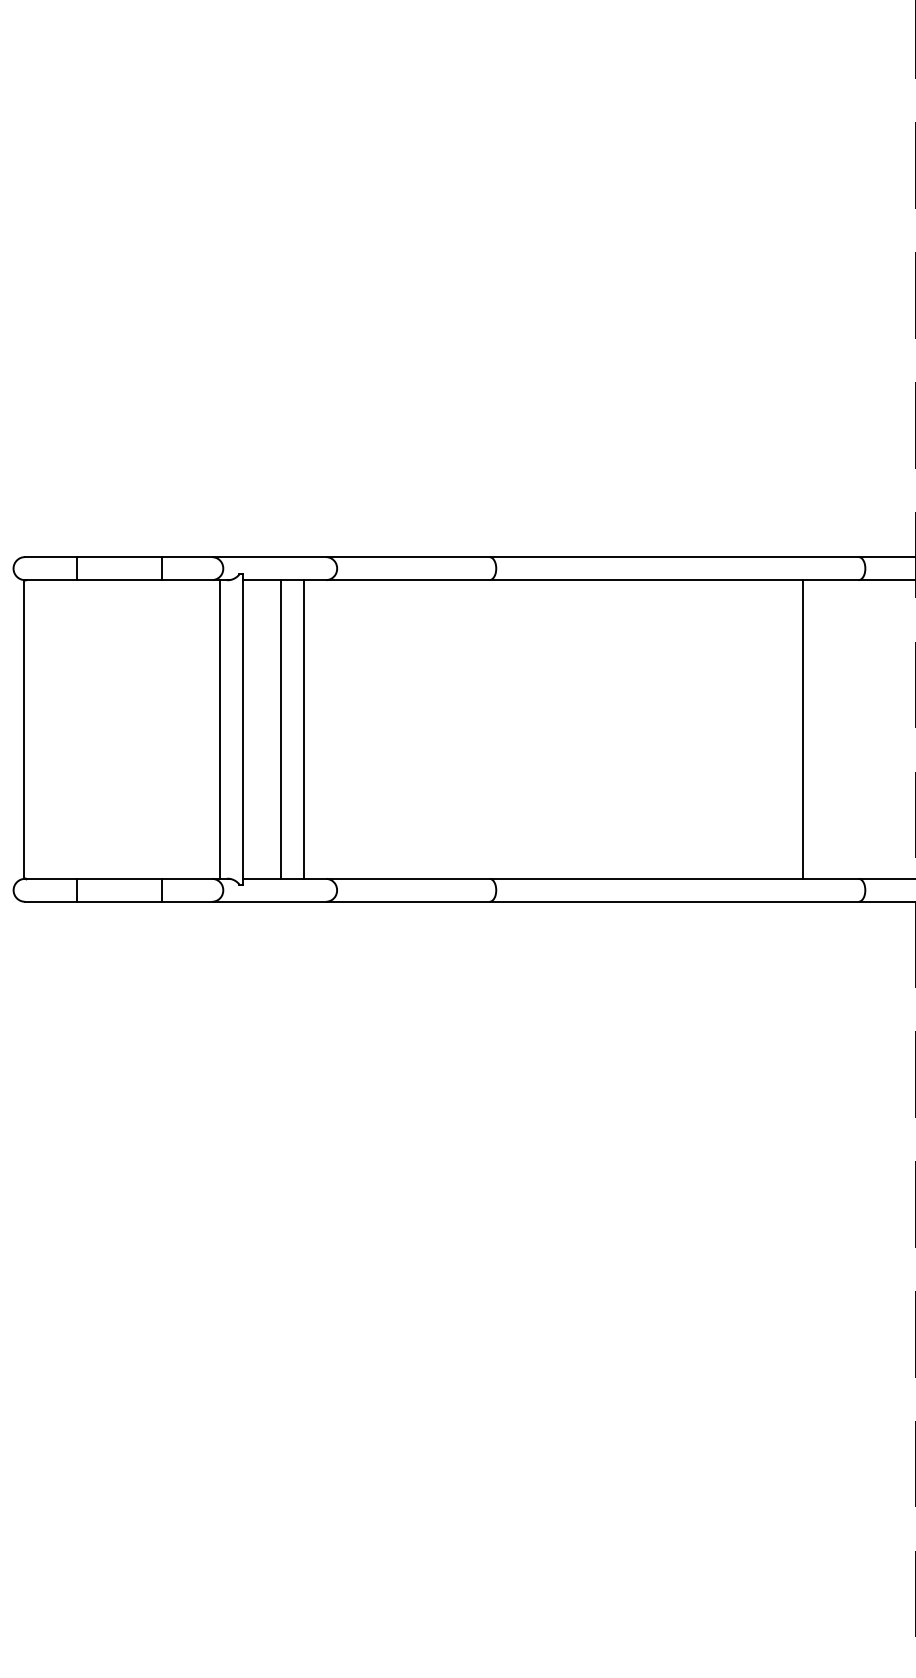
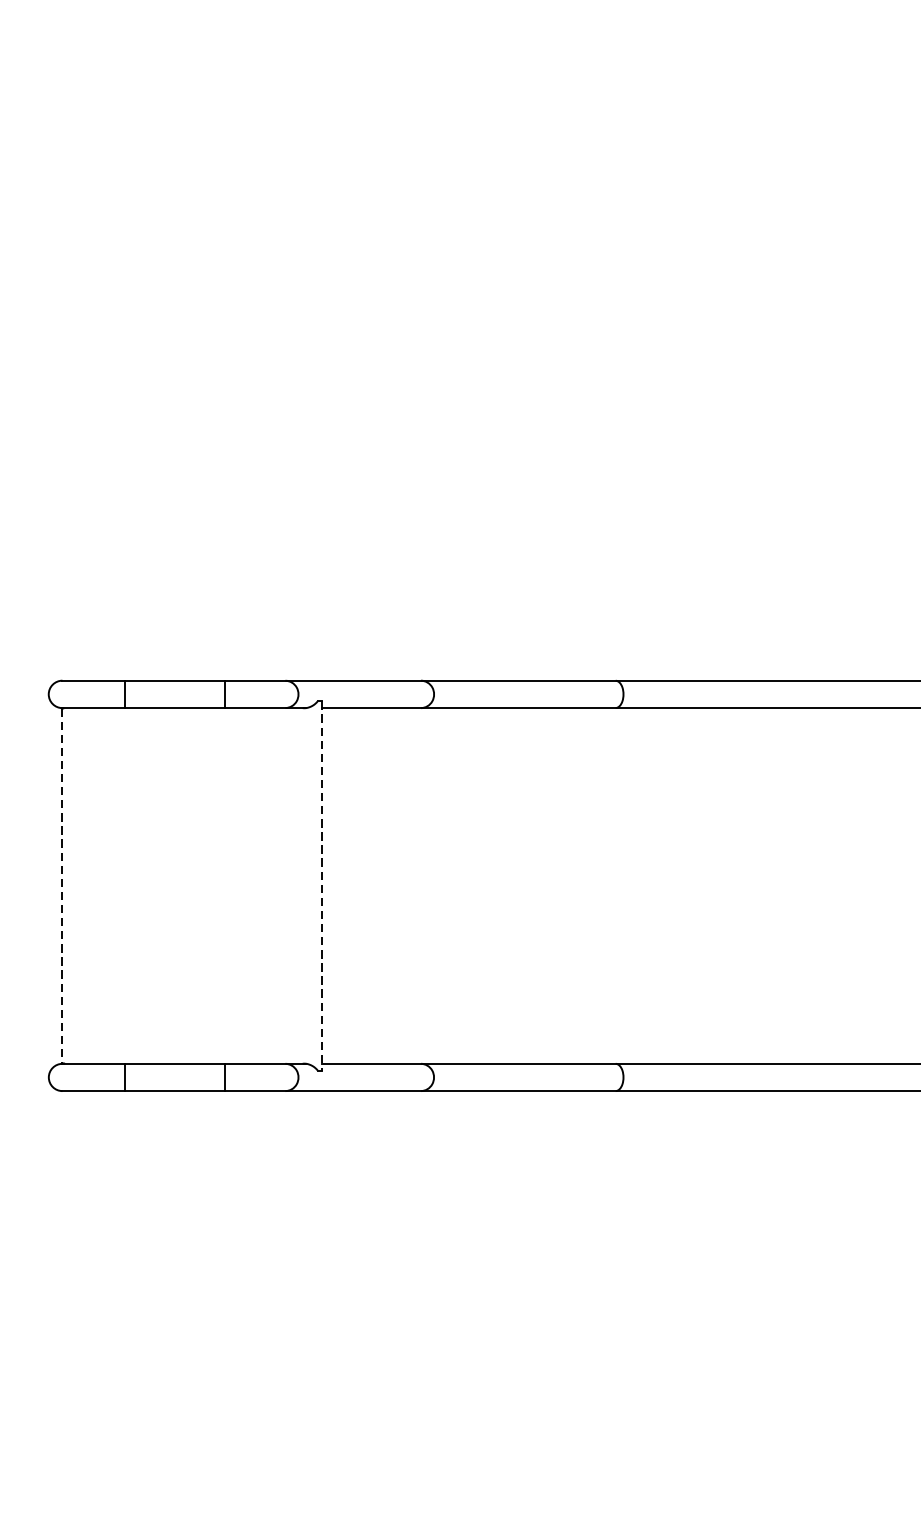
line: (24, 729) -> (61, 885), solid -> dashed
line: (219, 729) -> (293, 885), removed
line: (242, 729) -> (321, 885), solid -> dashed
line: (281, 729) -> (367, 885), removed
line: (304, 729) -> (395, 885), removed

